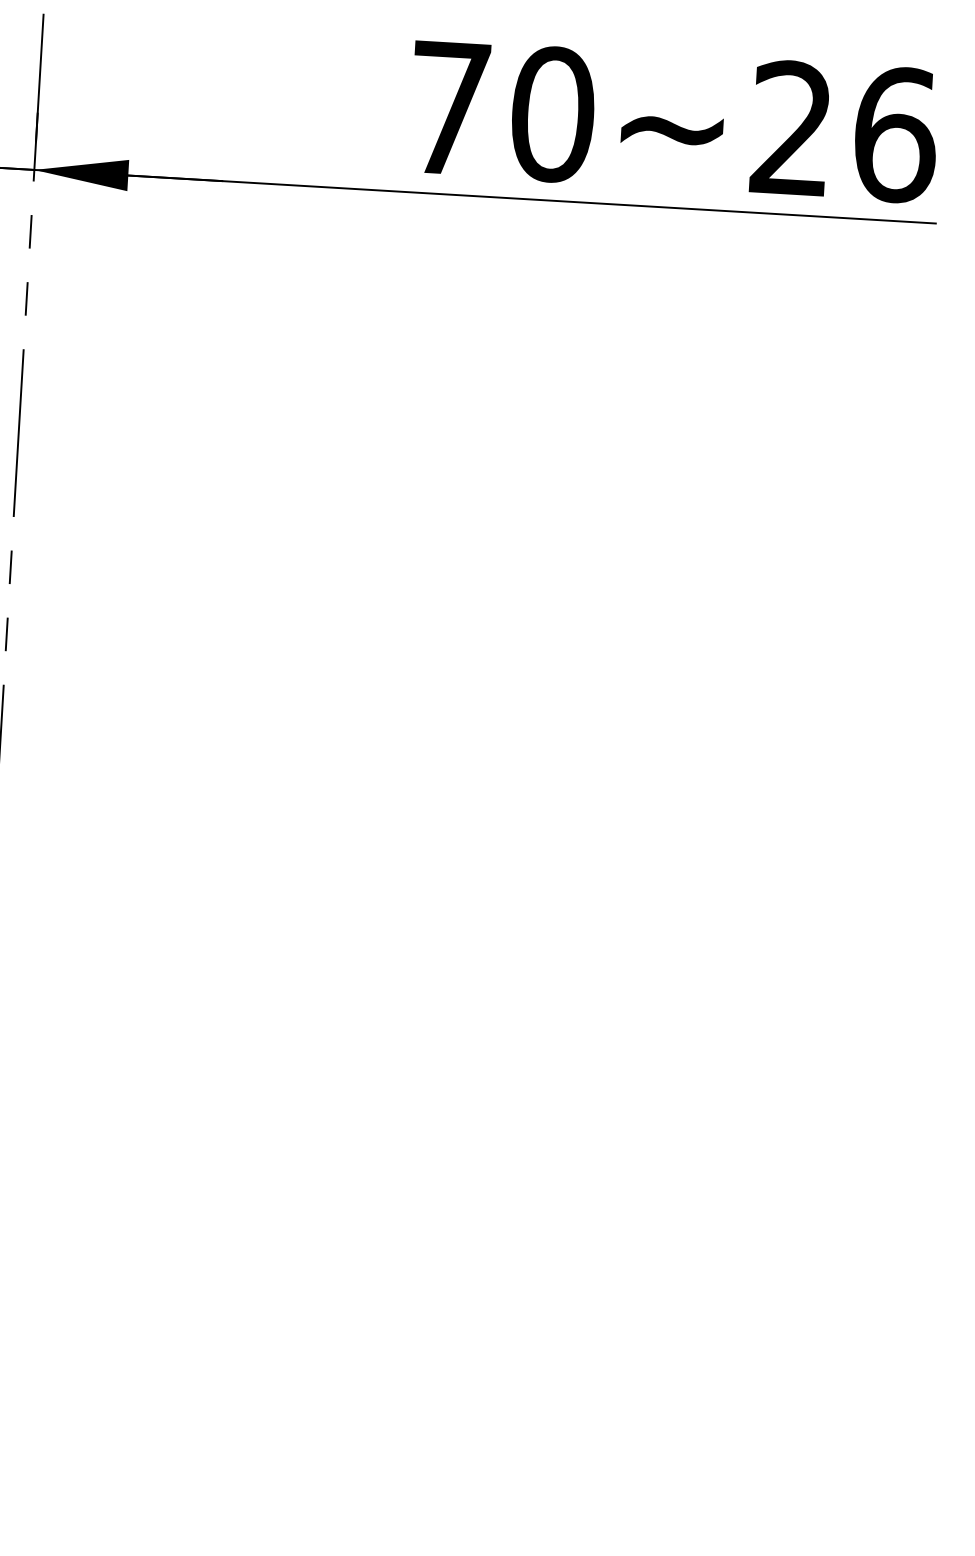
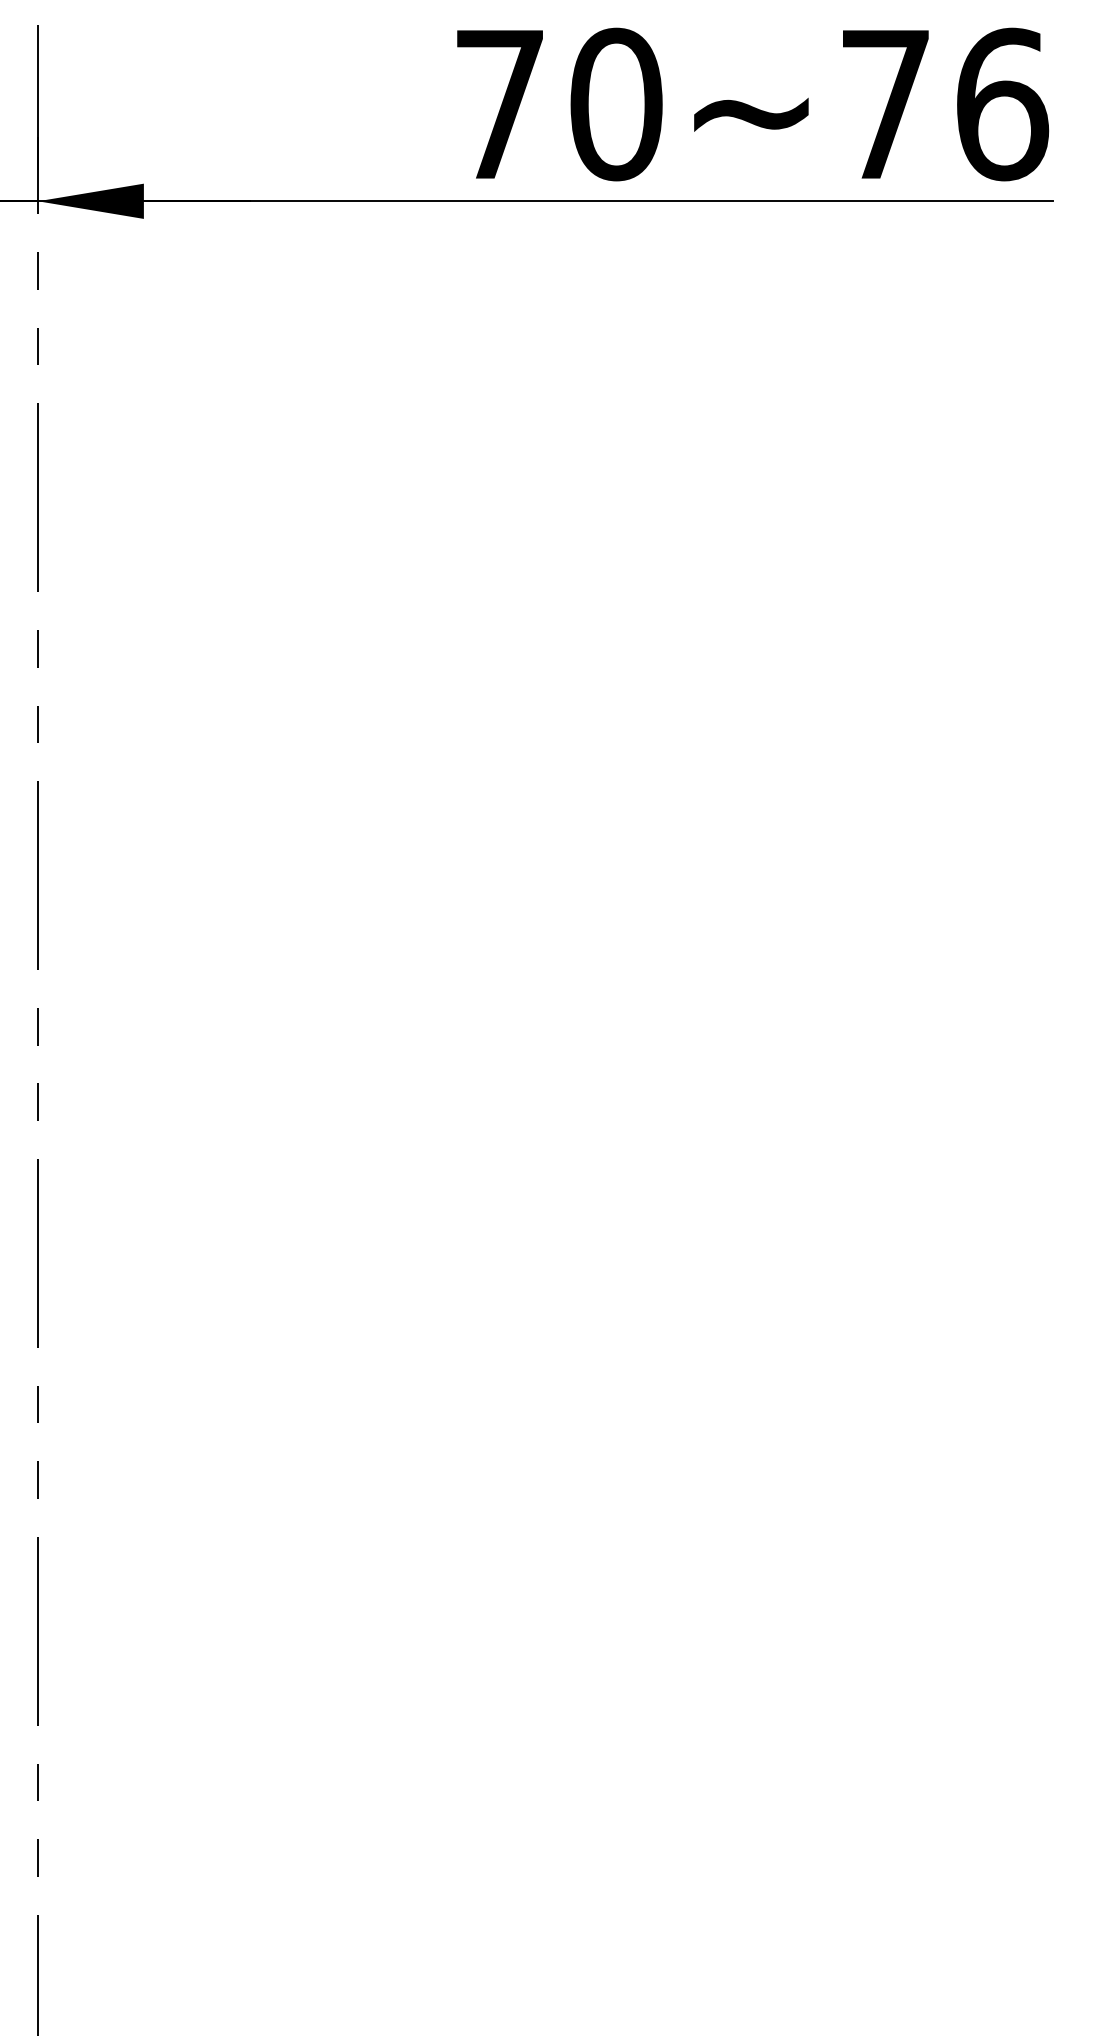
text: (791, 126) -> (884, 102), 70~26 -> 70~76

